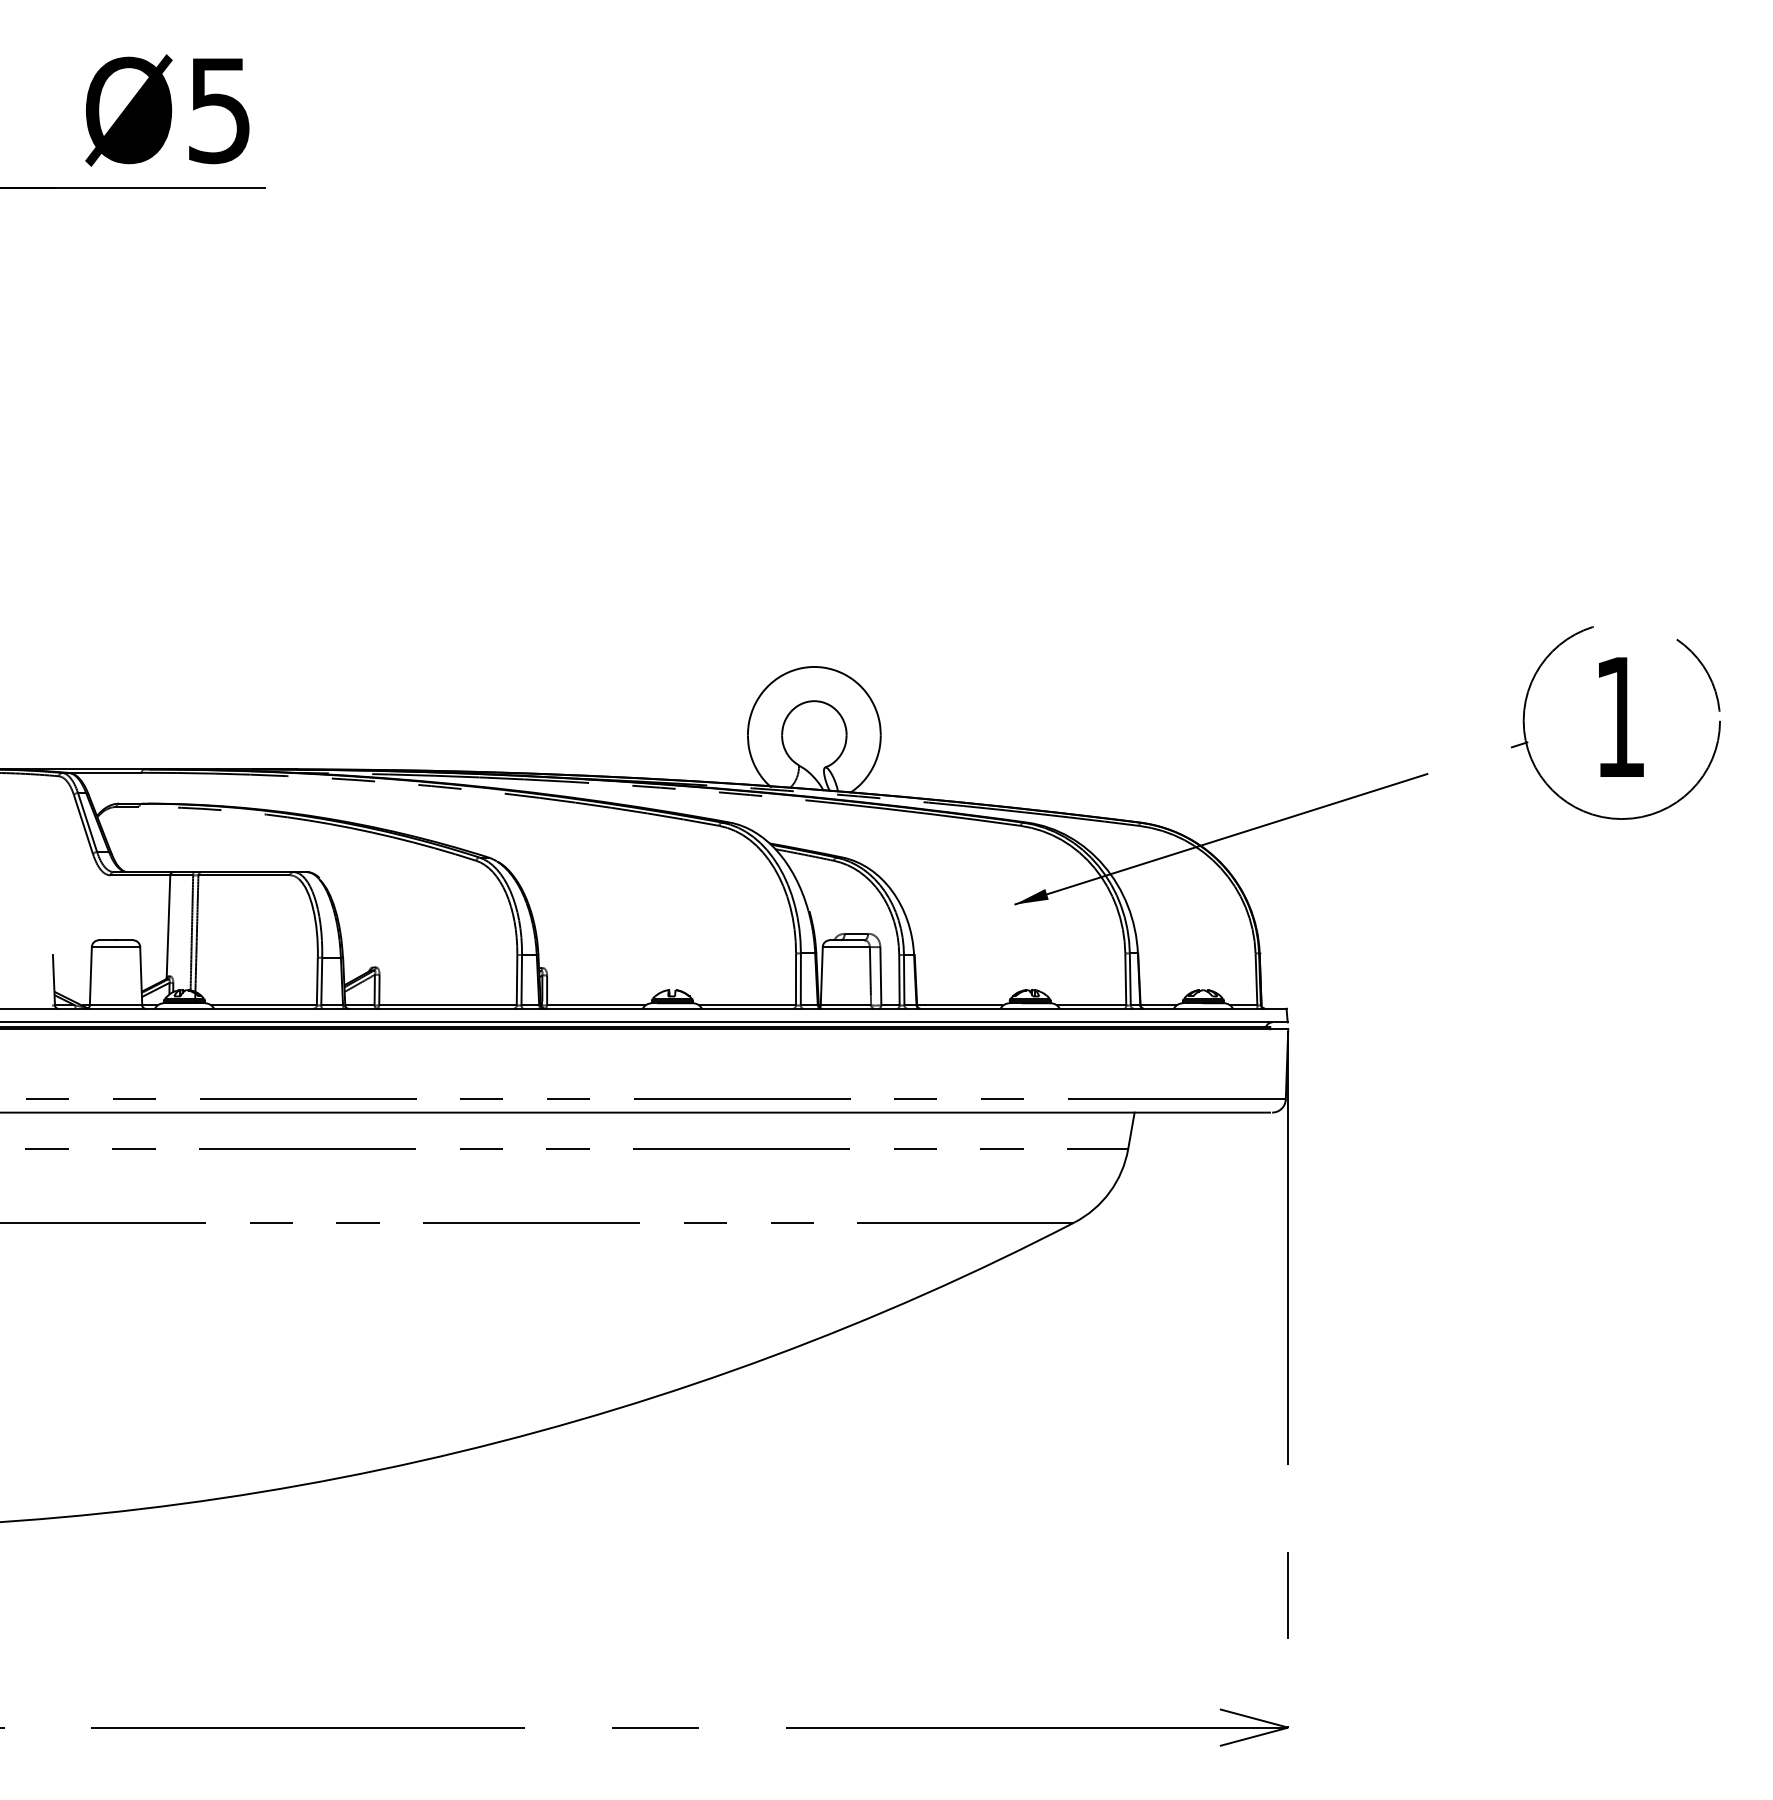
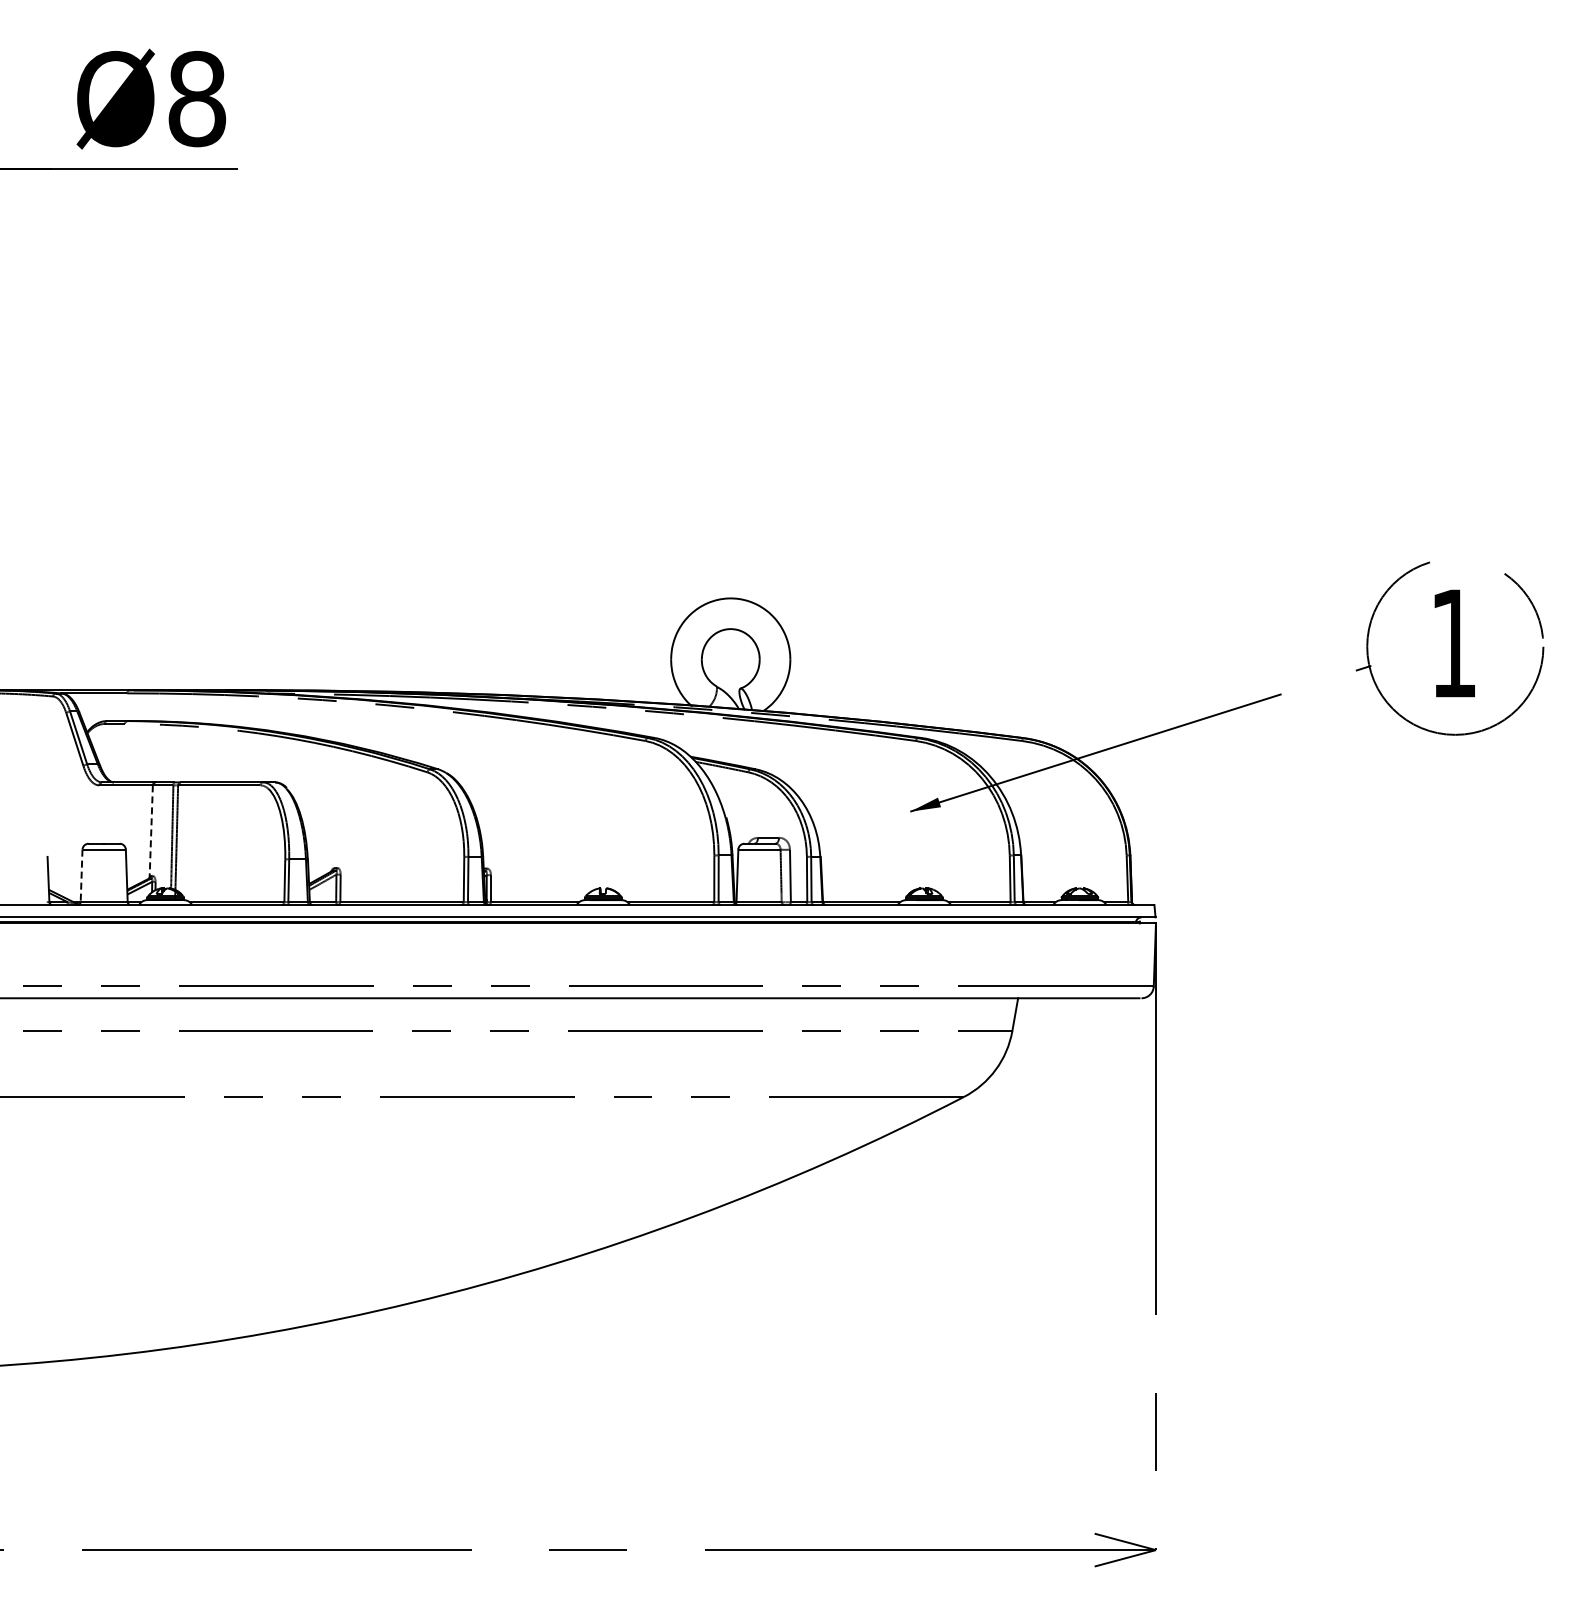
text: (220, 109) -> (197, 98), Ø5 -> Ø8
line: (168, 927) -> (151, 832), solid -> dashed
line: (90, 976) -> (81, 876), solid -> dashed

